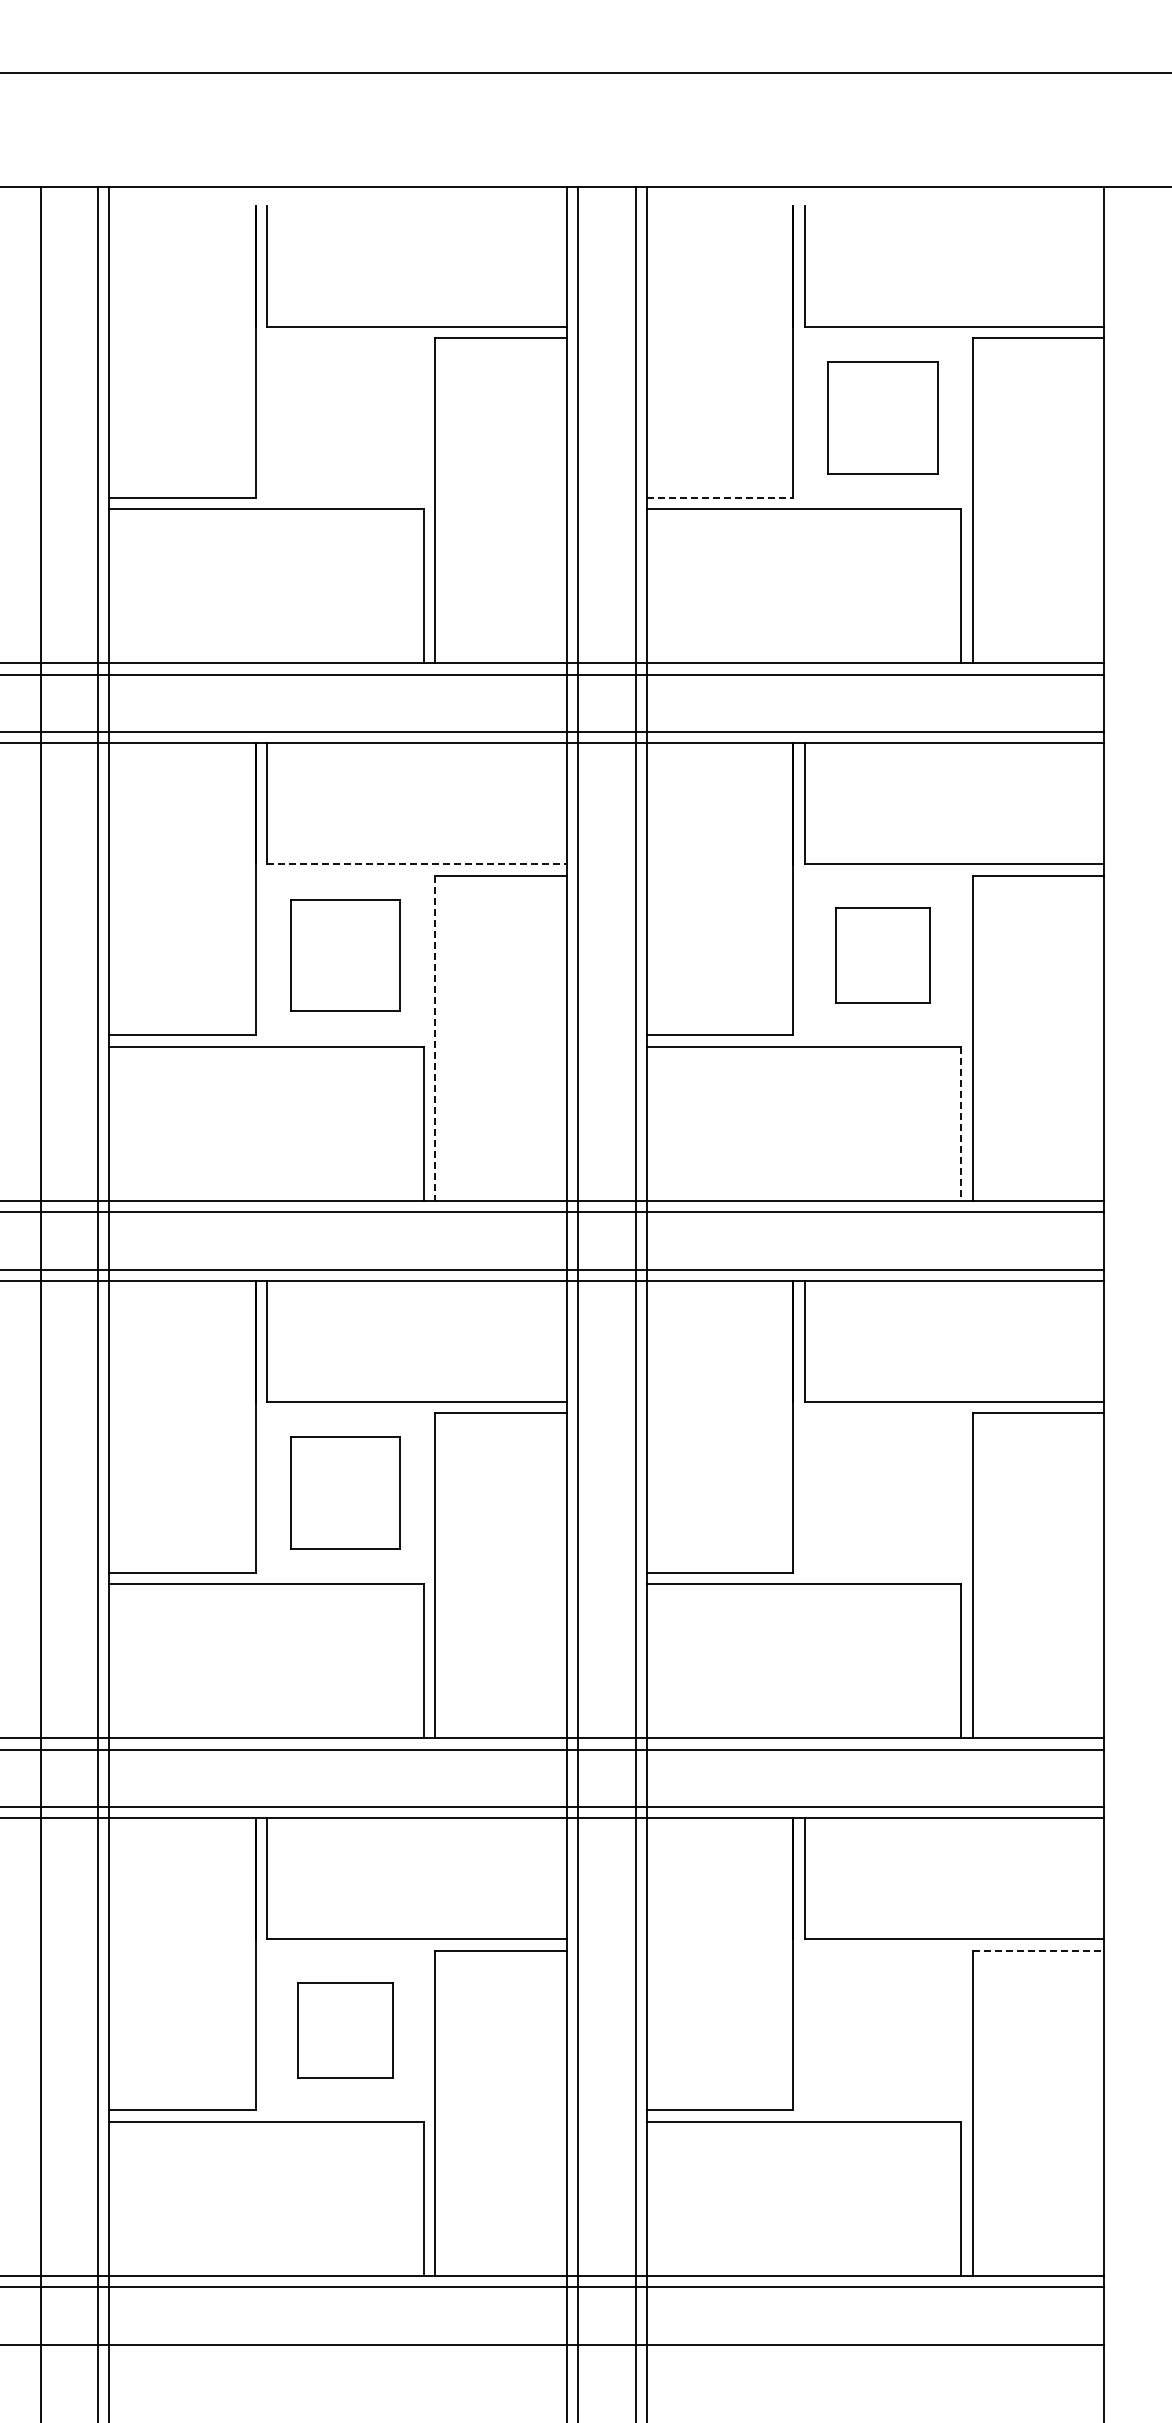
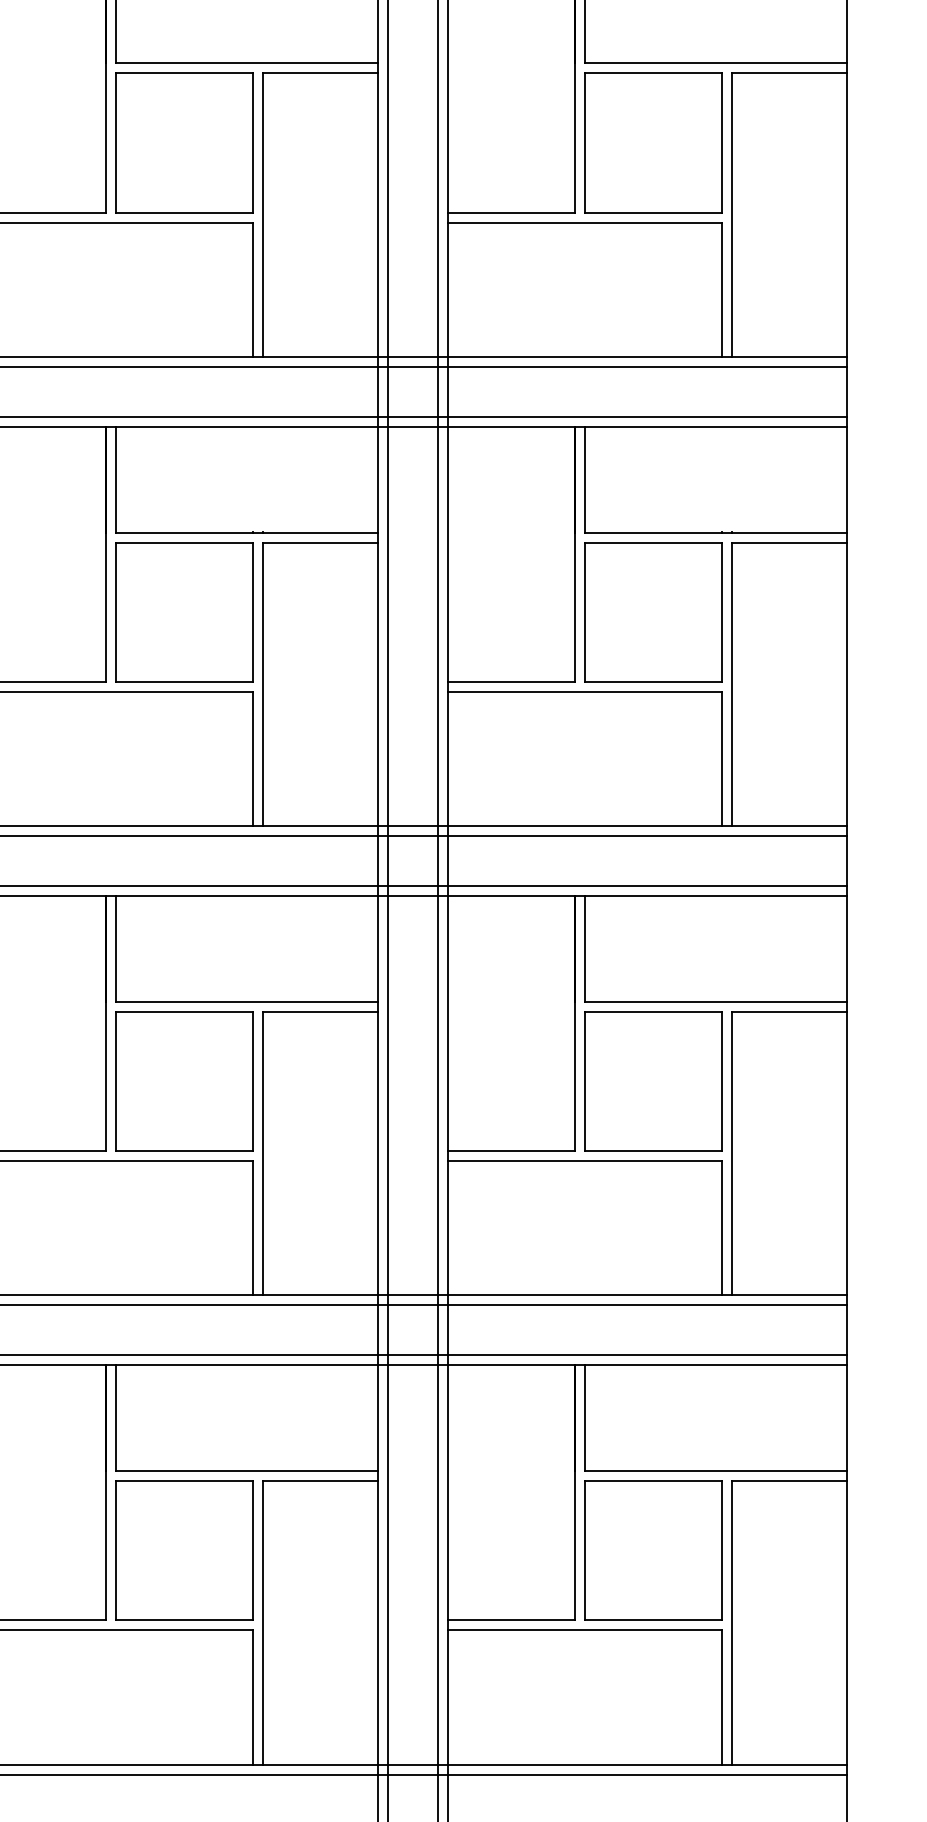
part: (345, 417) -> (184, 142), added
part: (882, 417) -> (653, 142), size x1.43
line: (720, 497) -> (511, 212), dashed -> solid
line: (416, 864) -> (246, 532), dashed -> solid
part: (345, 955) -> (184, 612), size x1.43
part: (882, 955) -> (653, 612), size x1.67
line: (435, 1038) -> (263, 684), dashed -> solid
line: (961, 1124) -> (722, 759), dashed -> solid
part: (345, 1492) -> (184, 1080), size x1.43
part: (882, 1492) -> (653, 1080), added
line: (1038, 1950) -> (789, 1480), dashed -> solid
part: (345, 2030) -> (184, 1550), size x1.67
part: (882, 2030) -> (653, 1550), added

